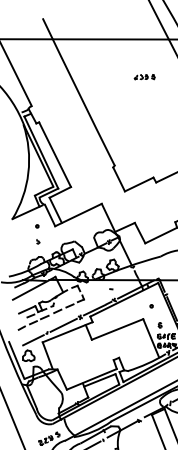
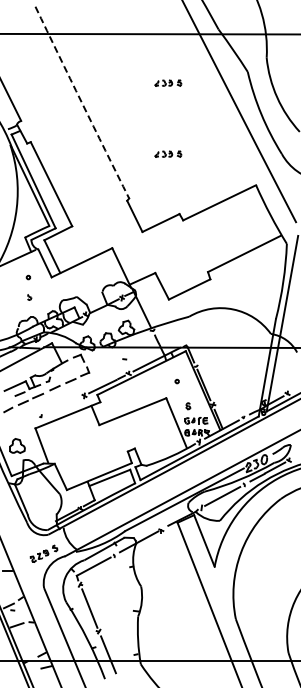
arc: (78, 91) -> (81, 102), solid -> dashed
part: (144, 131) -> (168, 153), added
line: (63, 324) -> (62, 405), removed
line: (32, 340) -> (22, 425), removed

